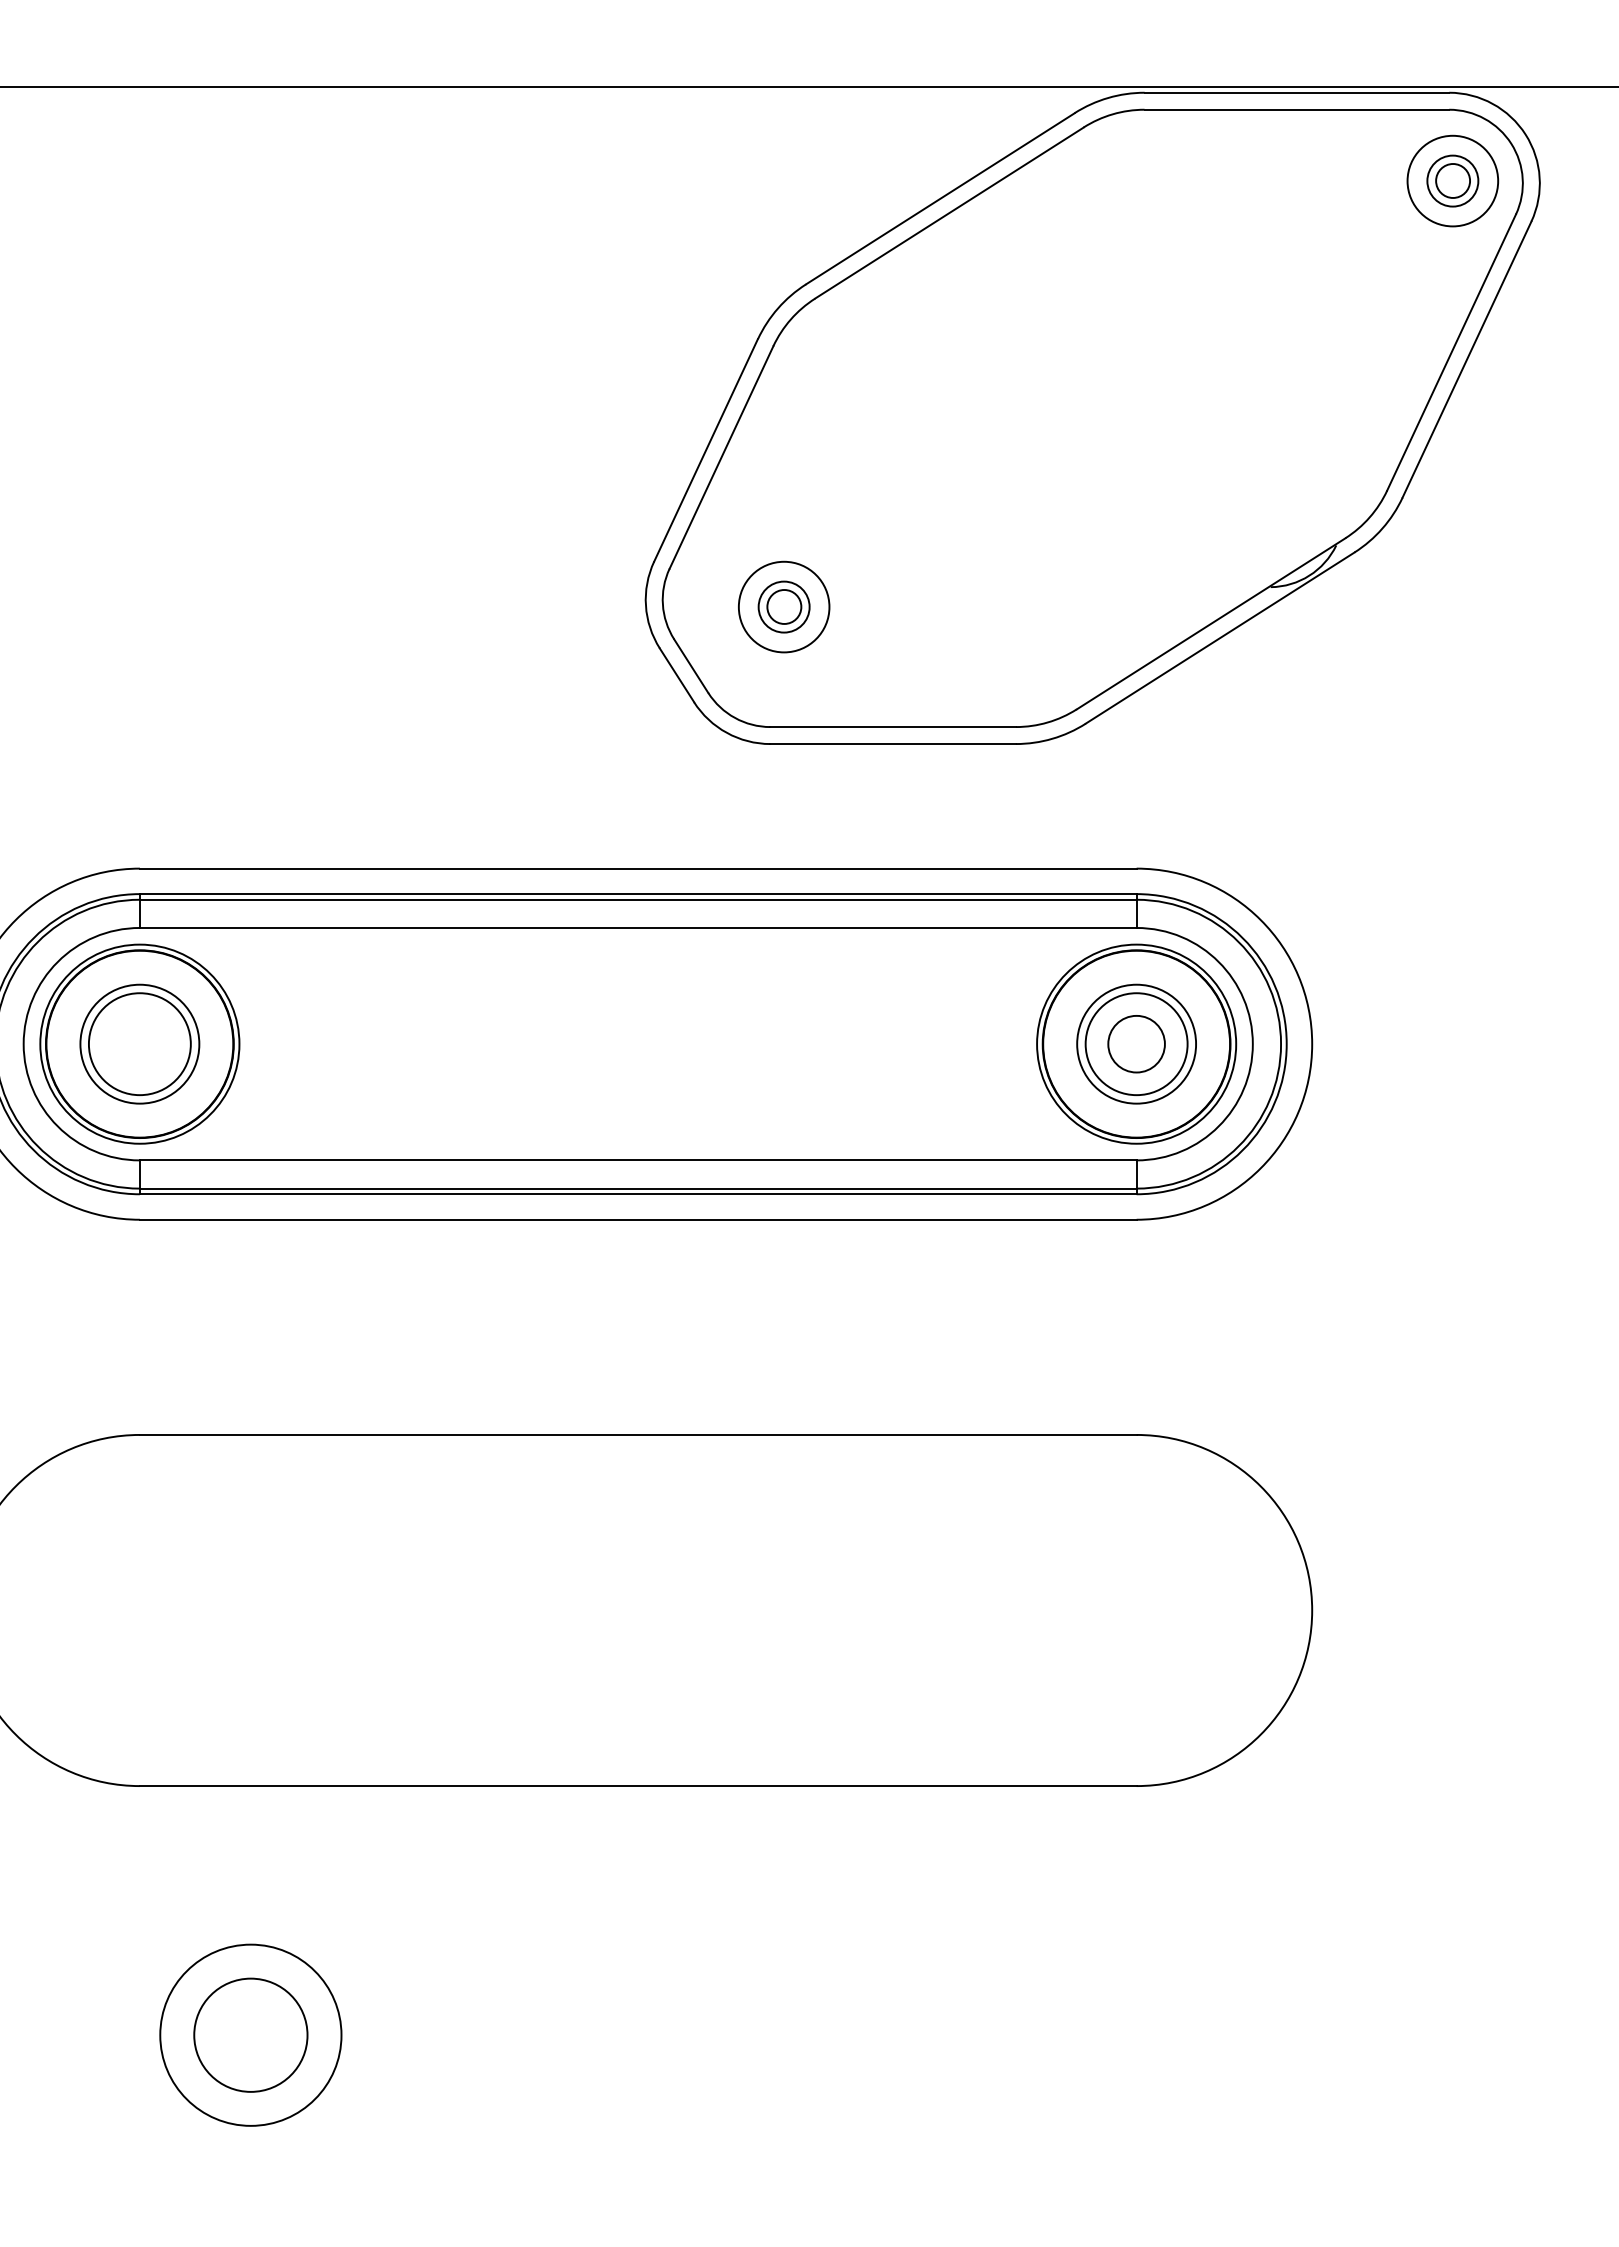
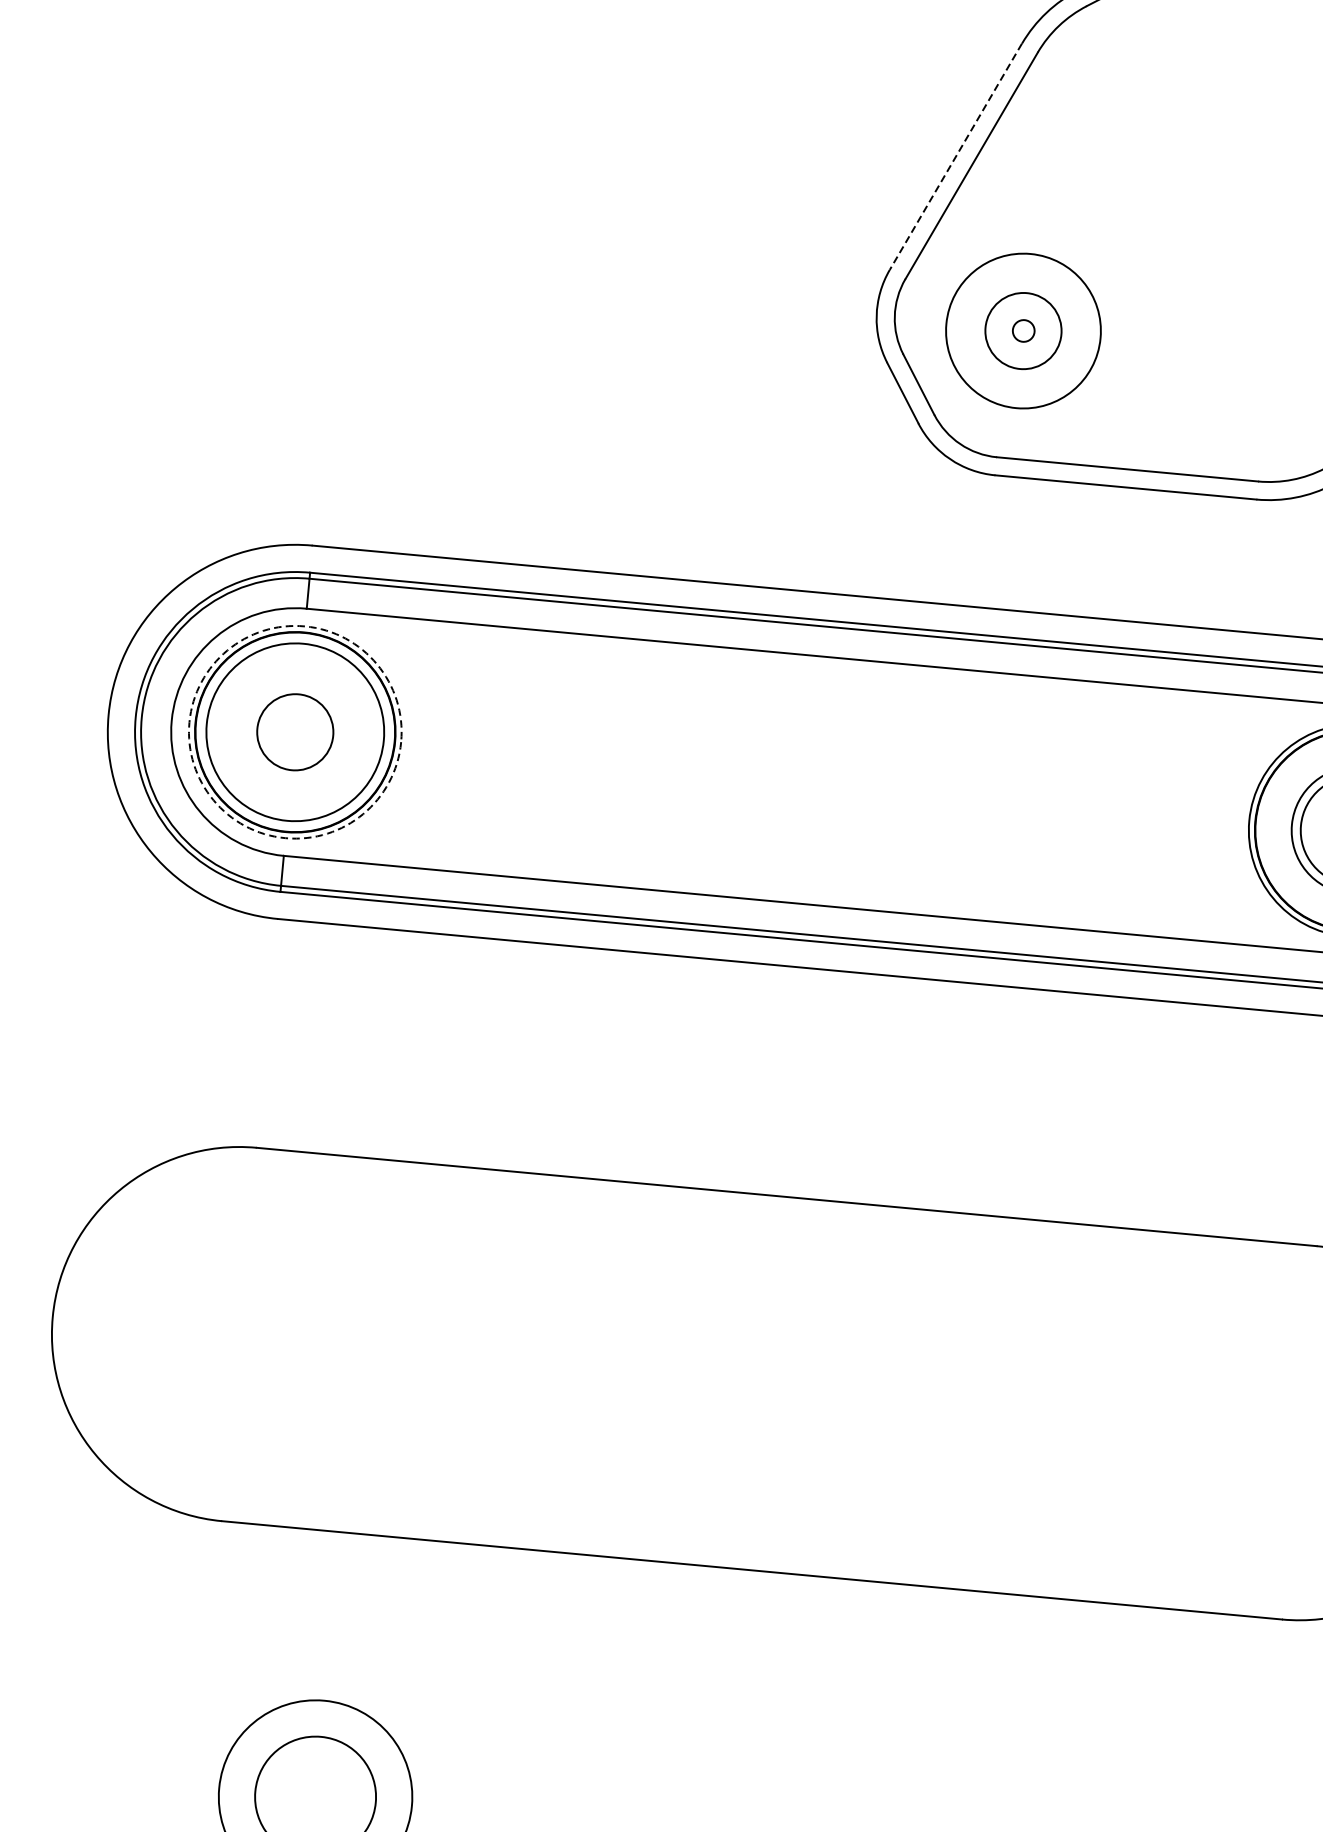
line: (706, 450) -> (956, 156), solid -> dashed
circle: (783, 606) -> (1022, 330), size x1.4
circle: (783, 606) -> (1022, 330), size x1.6
circle: (784, 606) -> (1023, 330), size x0.6
circle: (139, 1043) -> (294, 731), size x1.4
circle: (139, 1043) -> (294, 731), solid -> dashed
circle: (139, 1044) -> (294, 732), size x0.7

